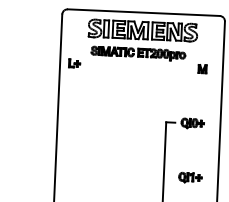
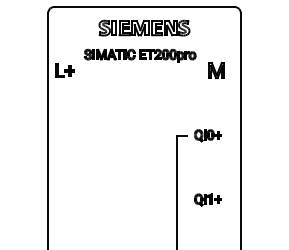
part: (143, 29) -> (144, 27), size x0.7
part: (74, 63) -> (65, 70), size x1.4
part: (202, 68) -> (216, 70), size x1.6

